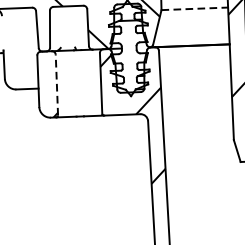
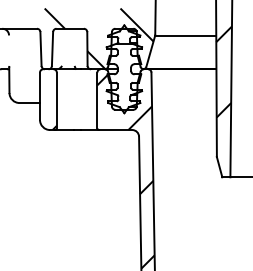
line: (194, 8) -> (185, 35), dashed -> solid
line: (56, 85) -> (56, 100), dashed -> solid

